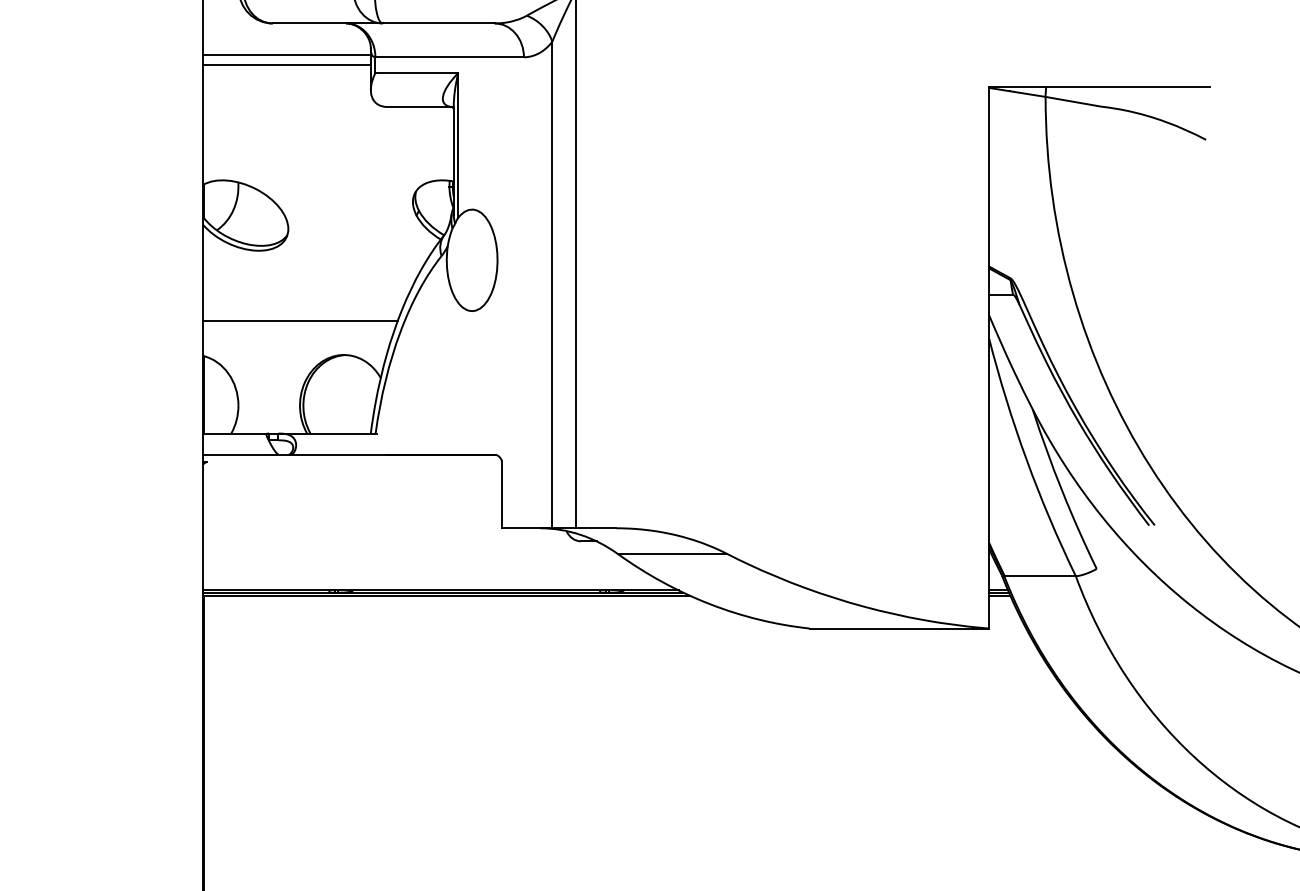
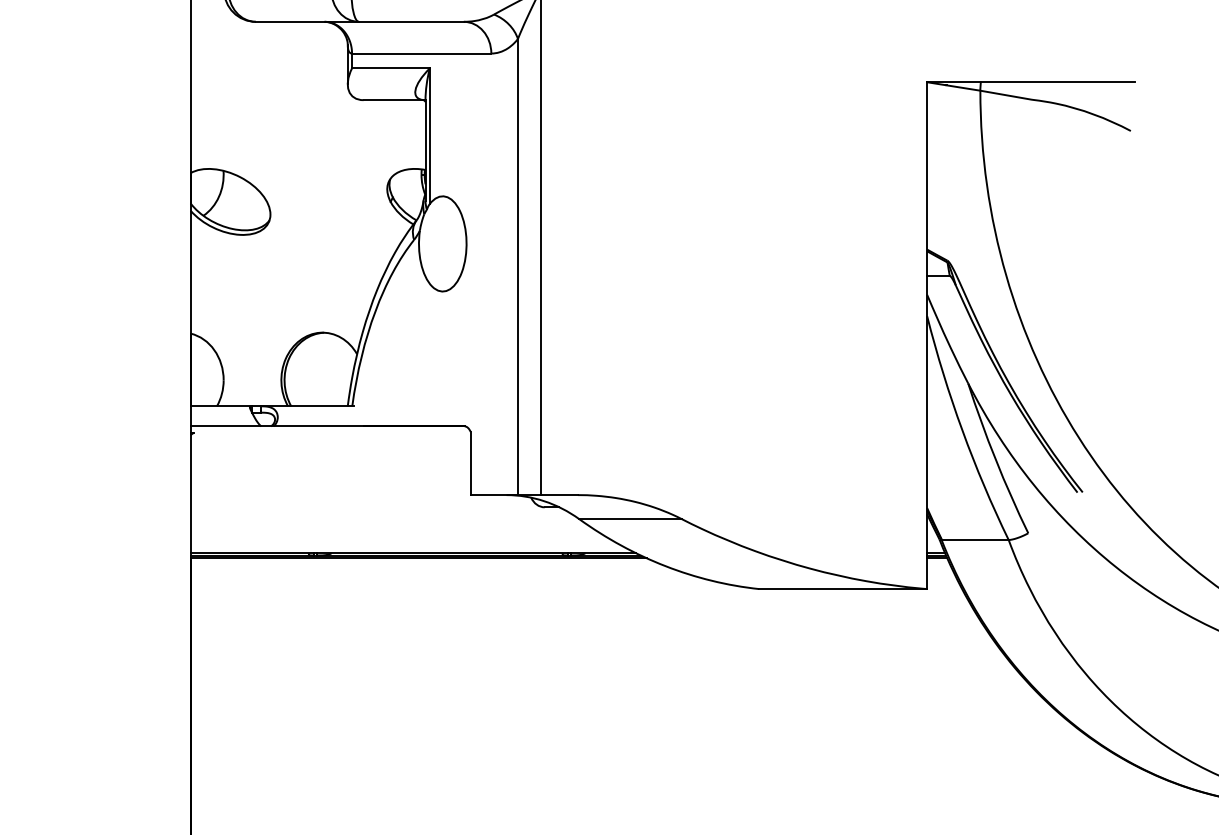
line: (286, 55) -> (268, 51), removed
line: (286, 64) -> (268, 60), removed
line: (300, 320) -> (281, 300), removed

